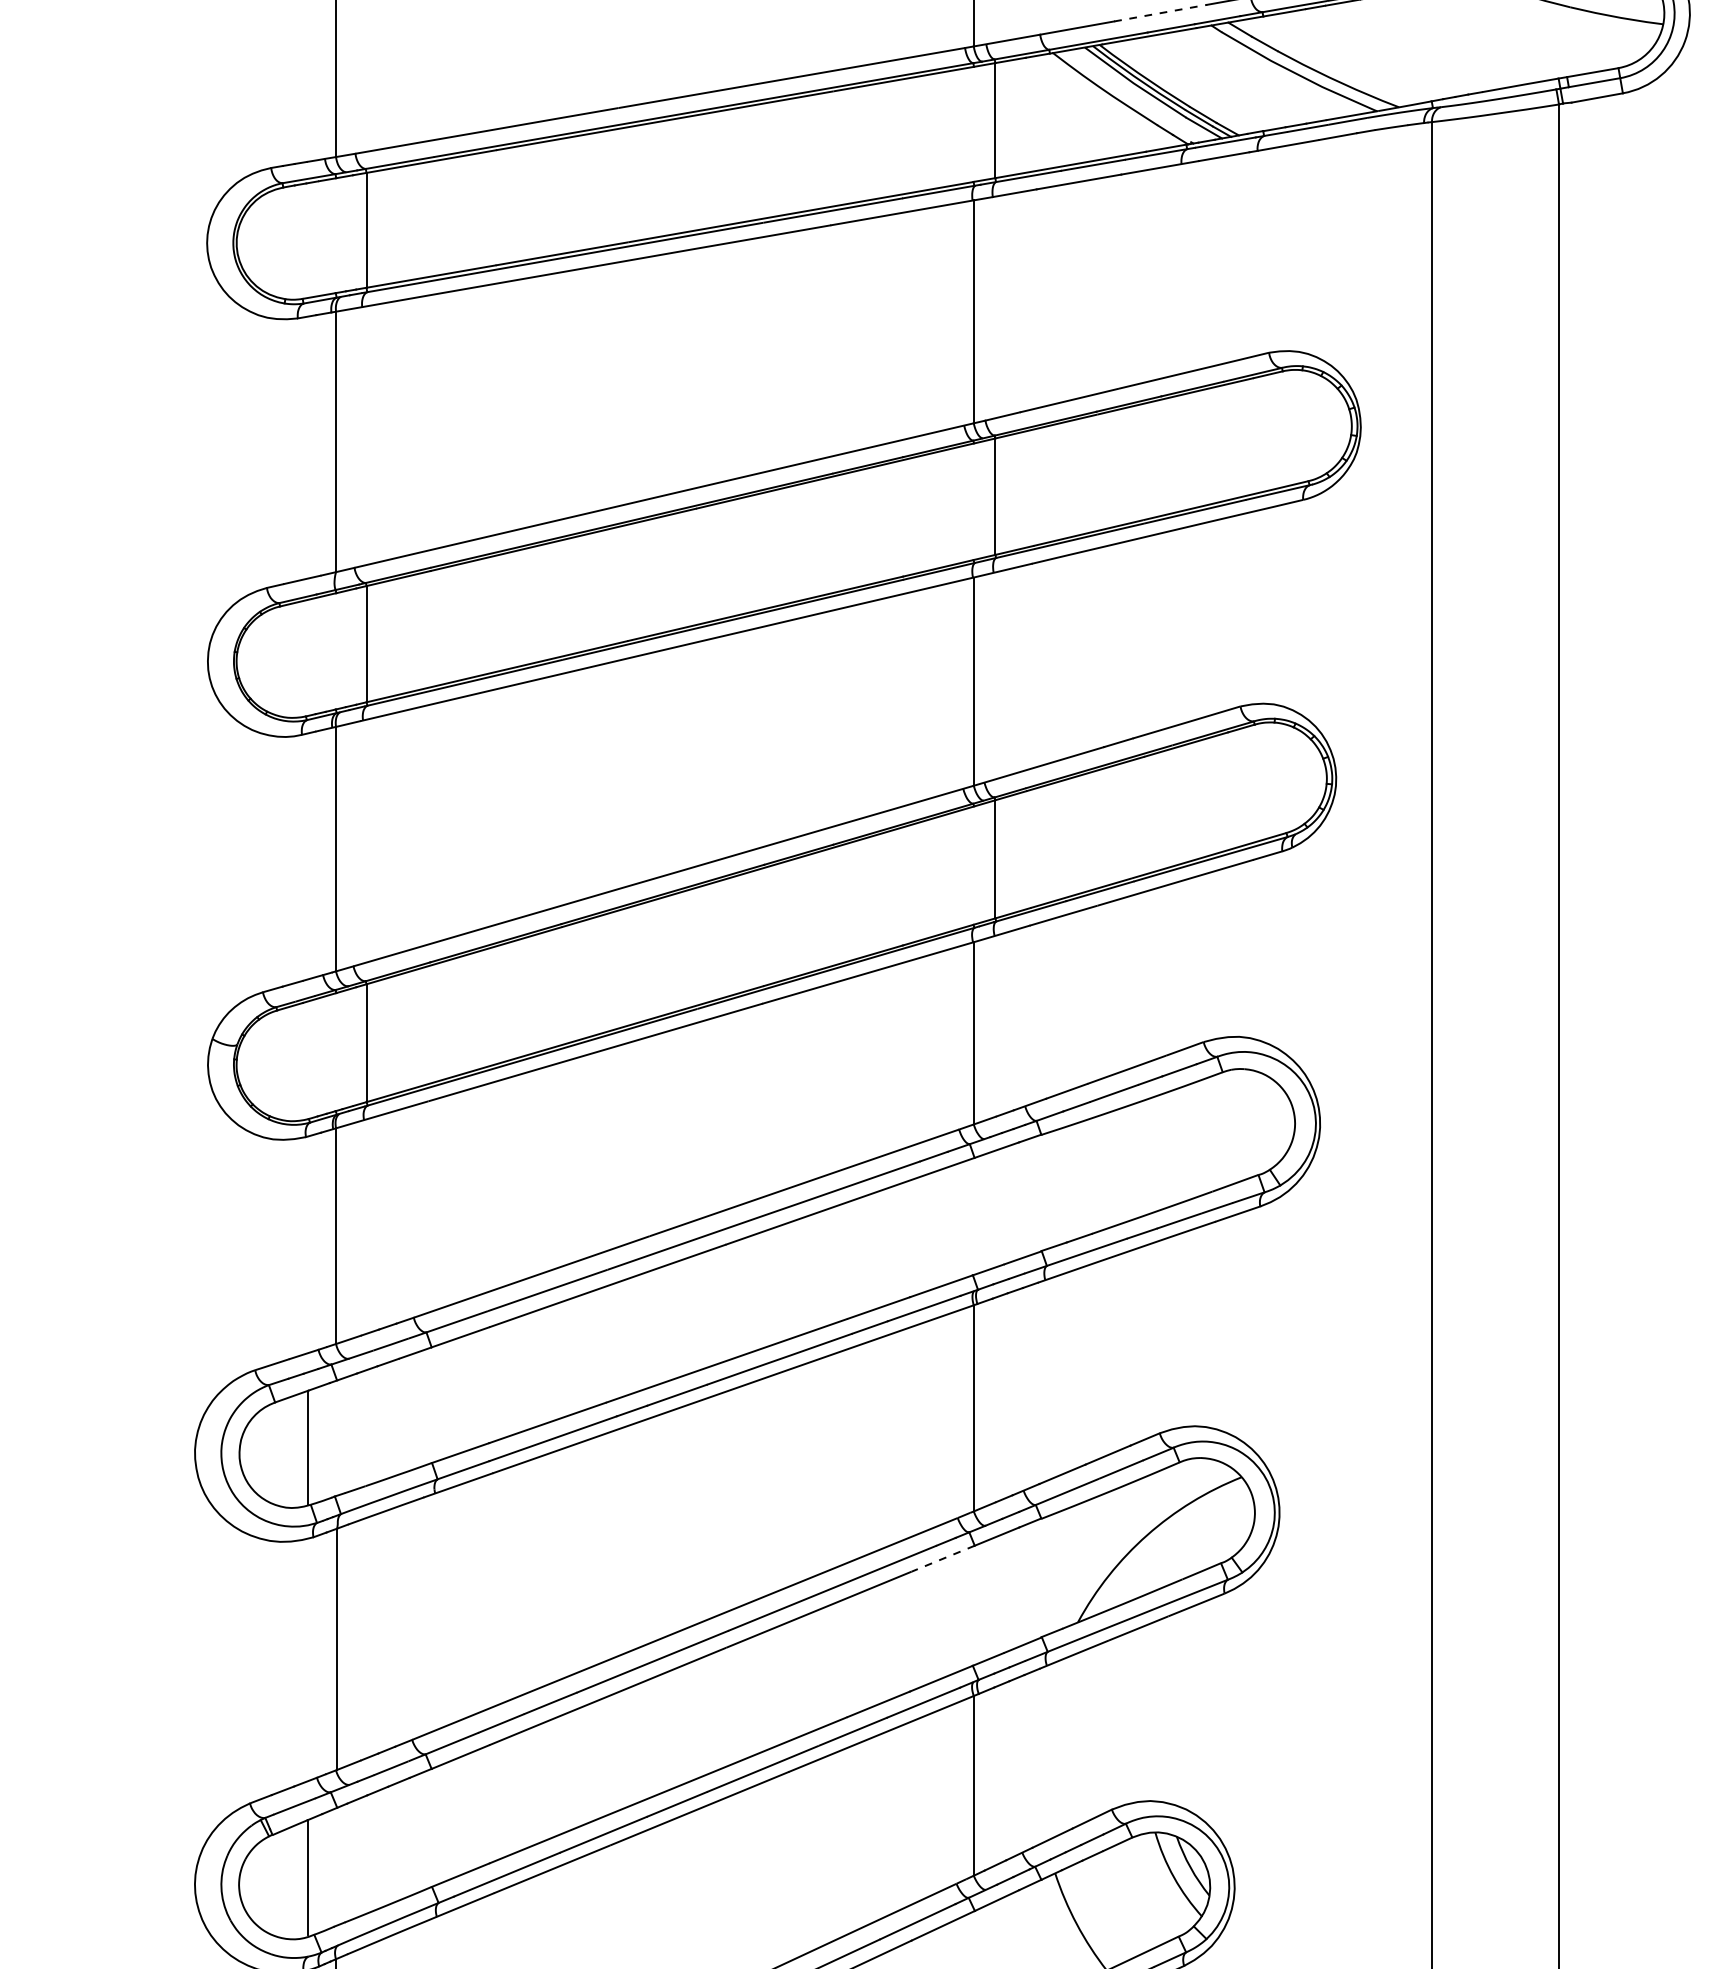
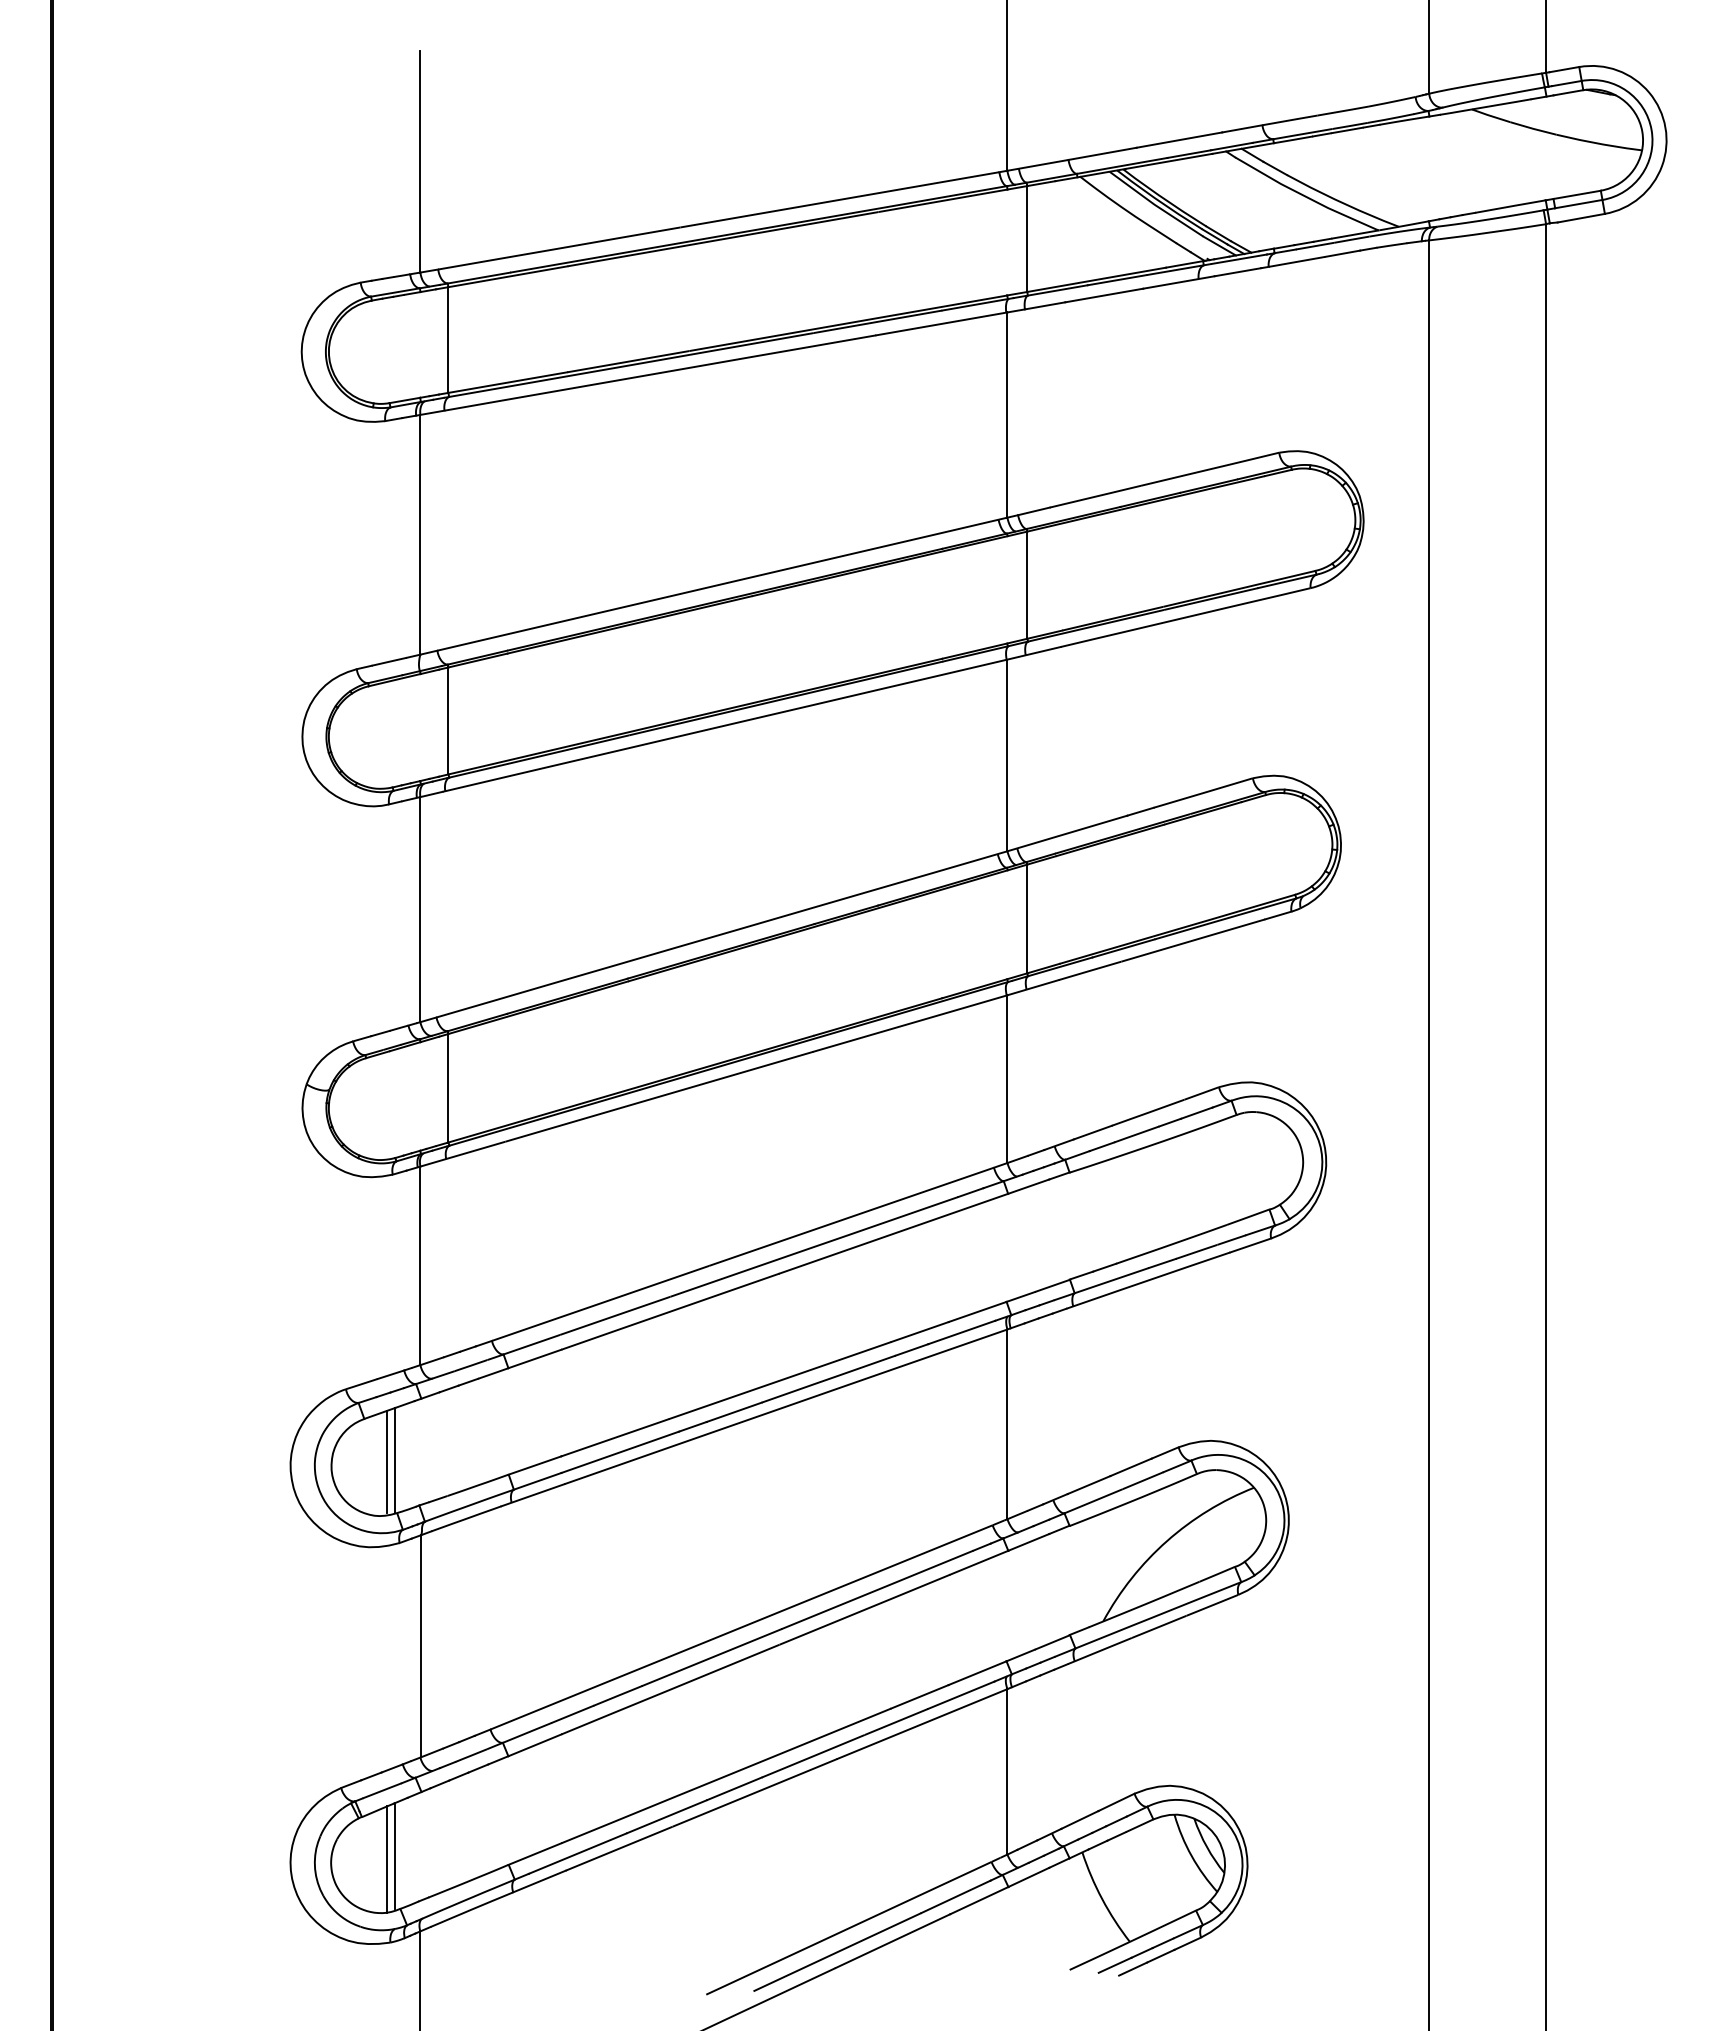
line: (1160, 13) -> (1179, 140), dashed -> solid
line: (300, 1448) -> (387, 1461), added
line: (942, 1558) -> (978, 1562), dashed -> solid
line: (300, 1881) -> (387, 1859), added

